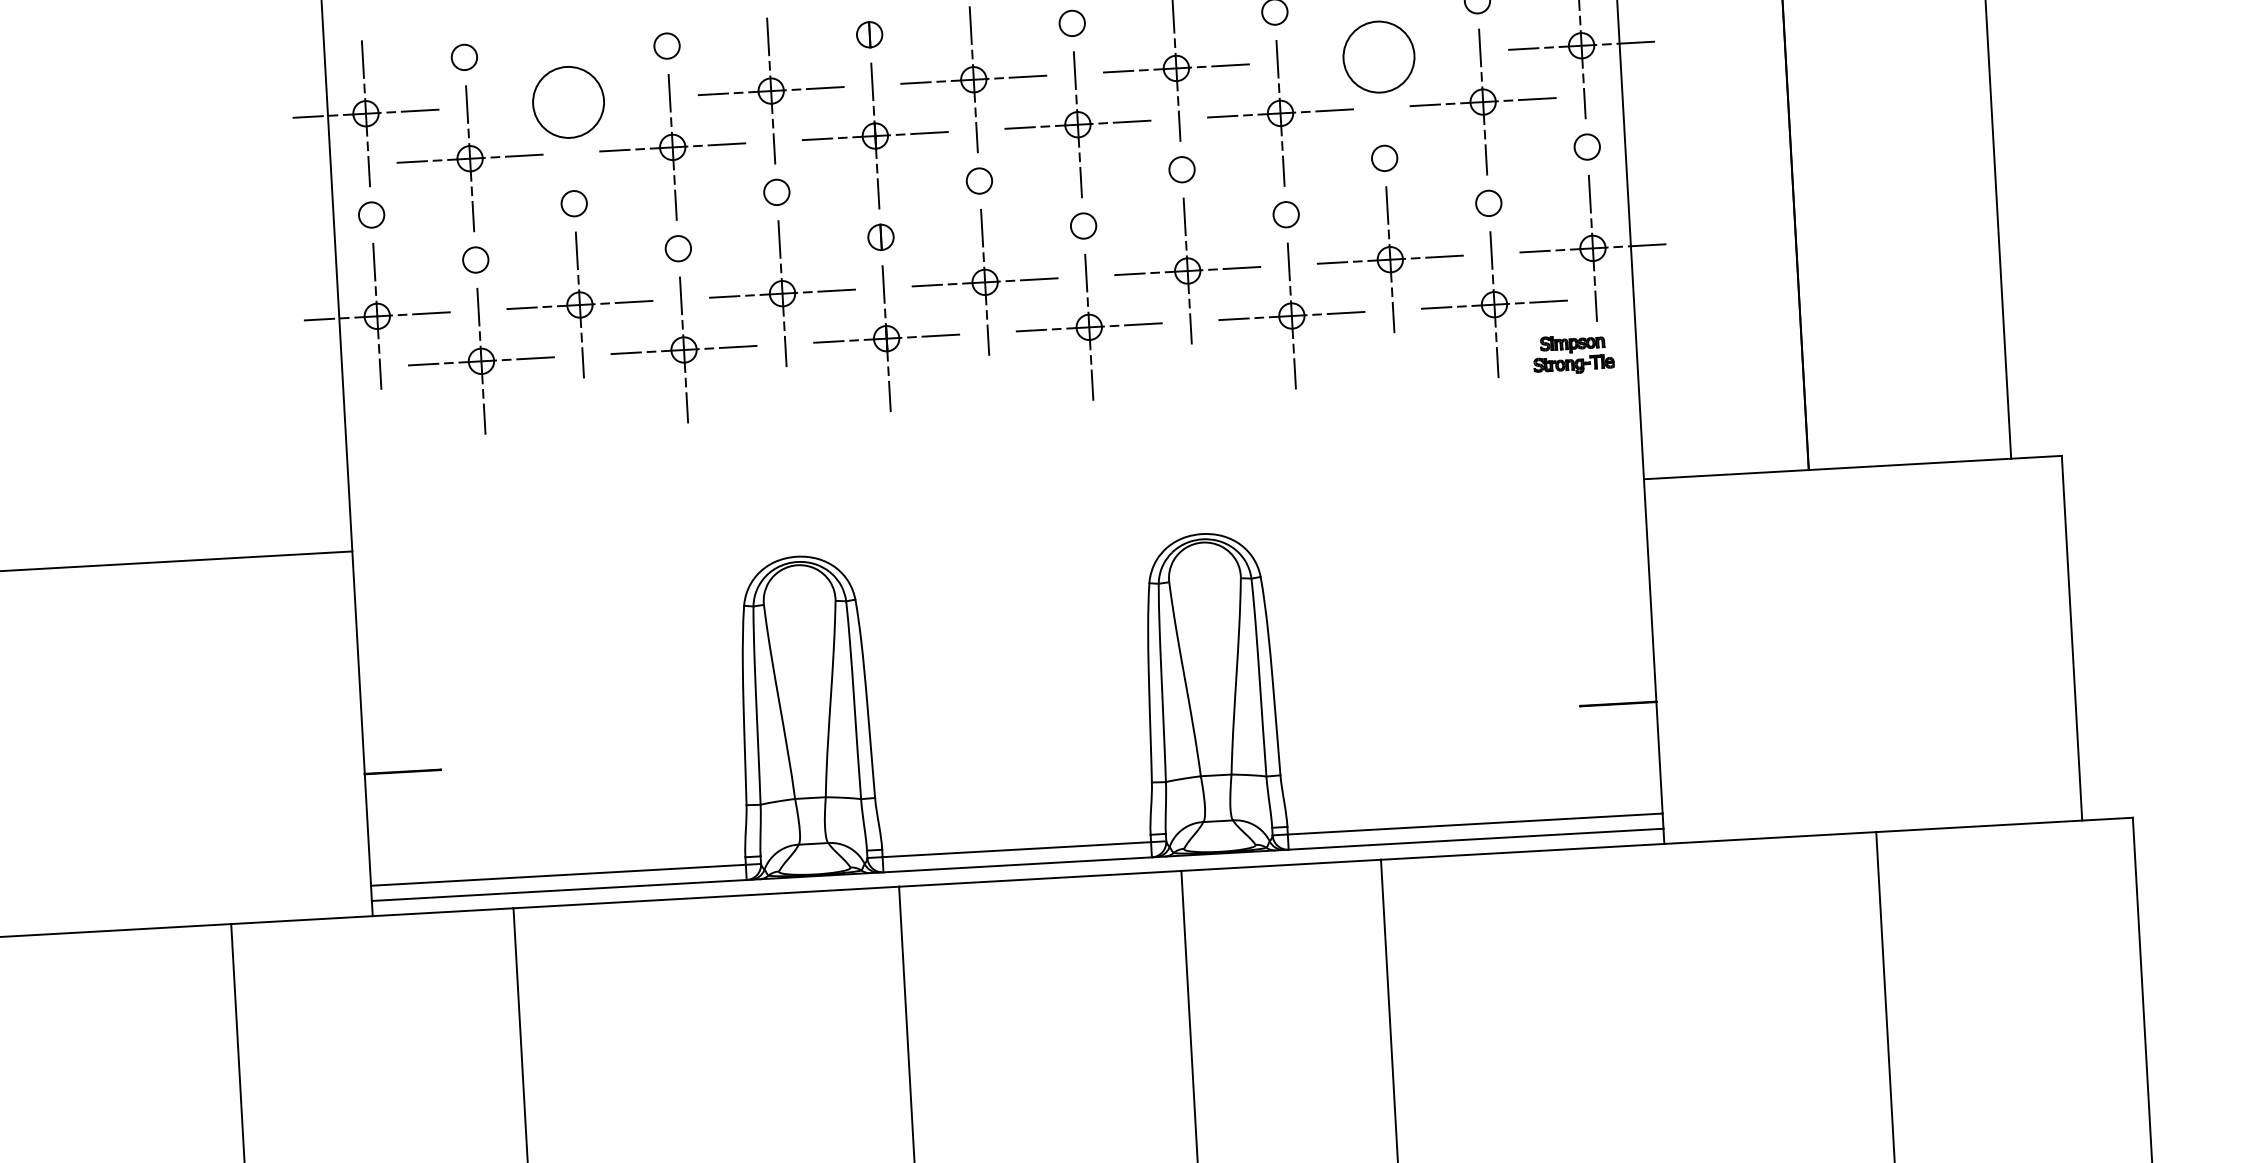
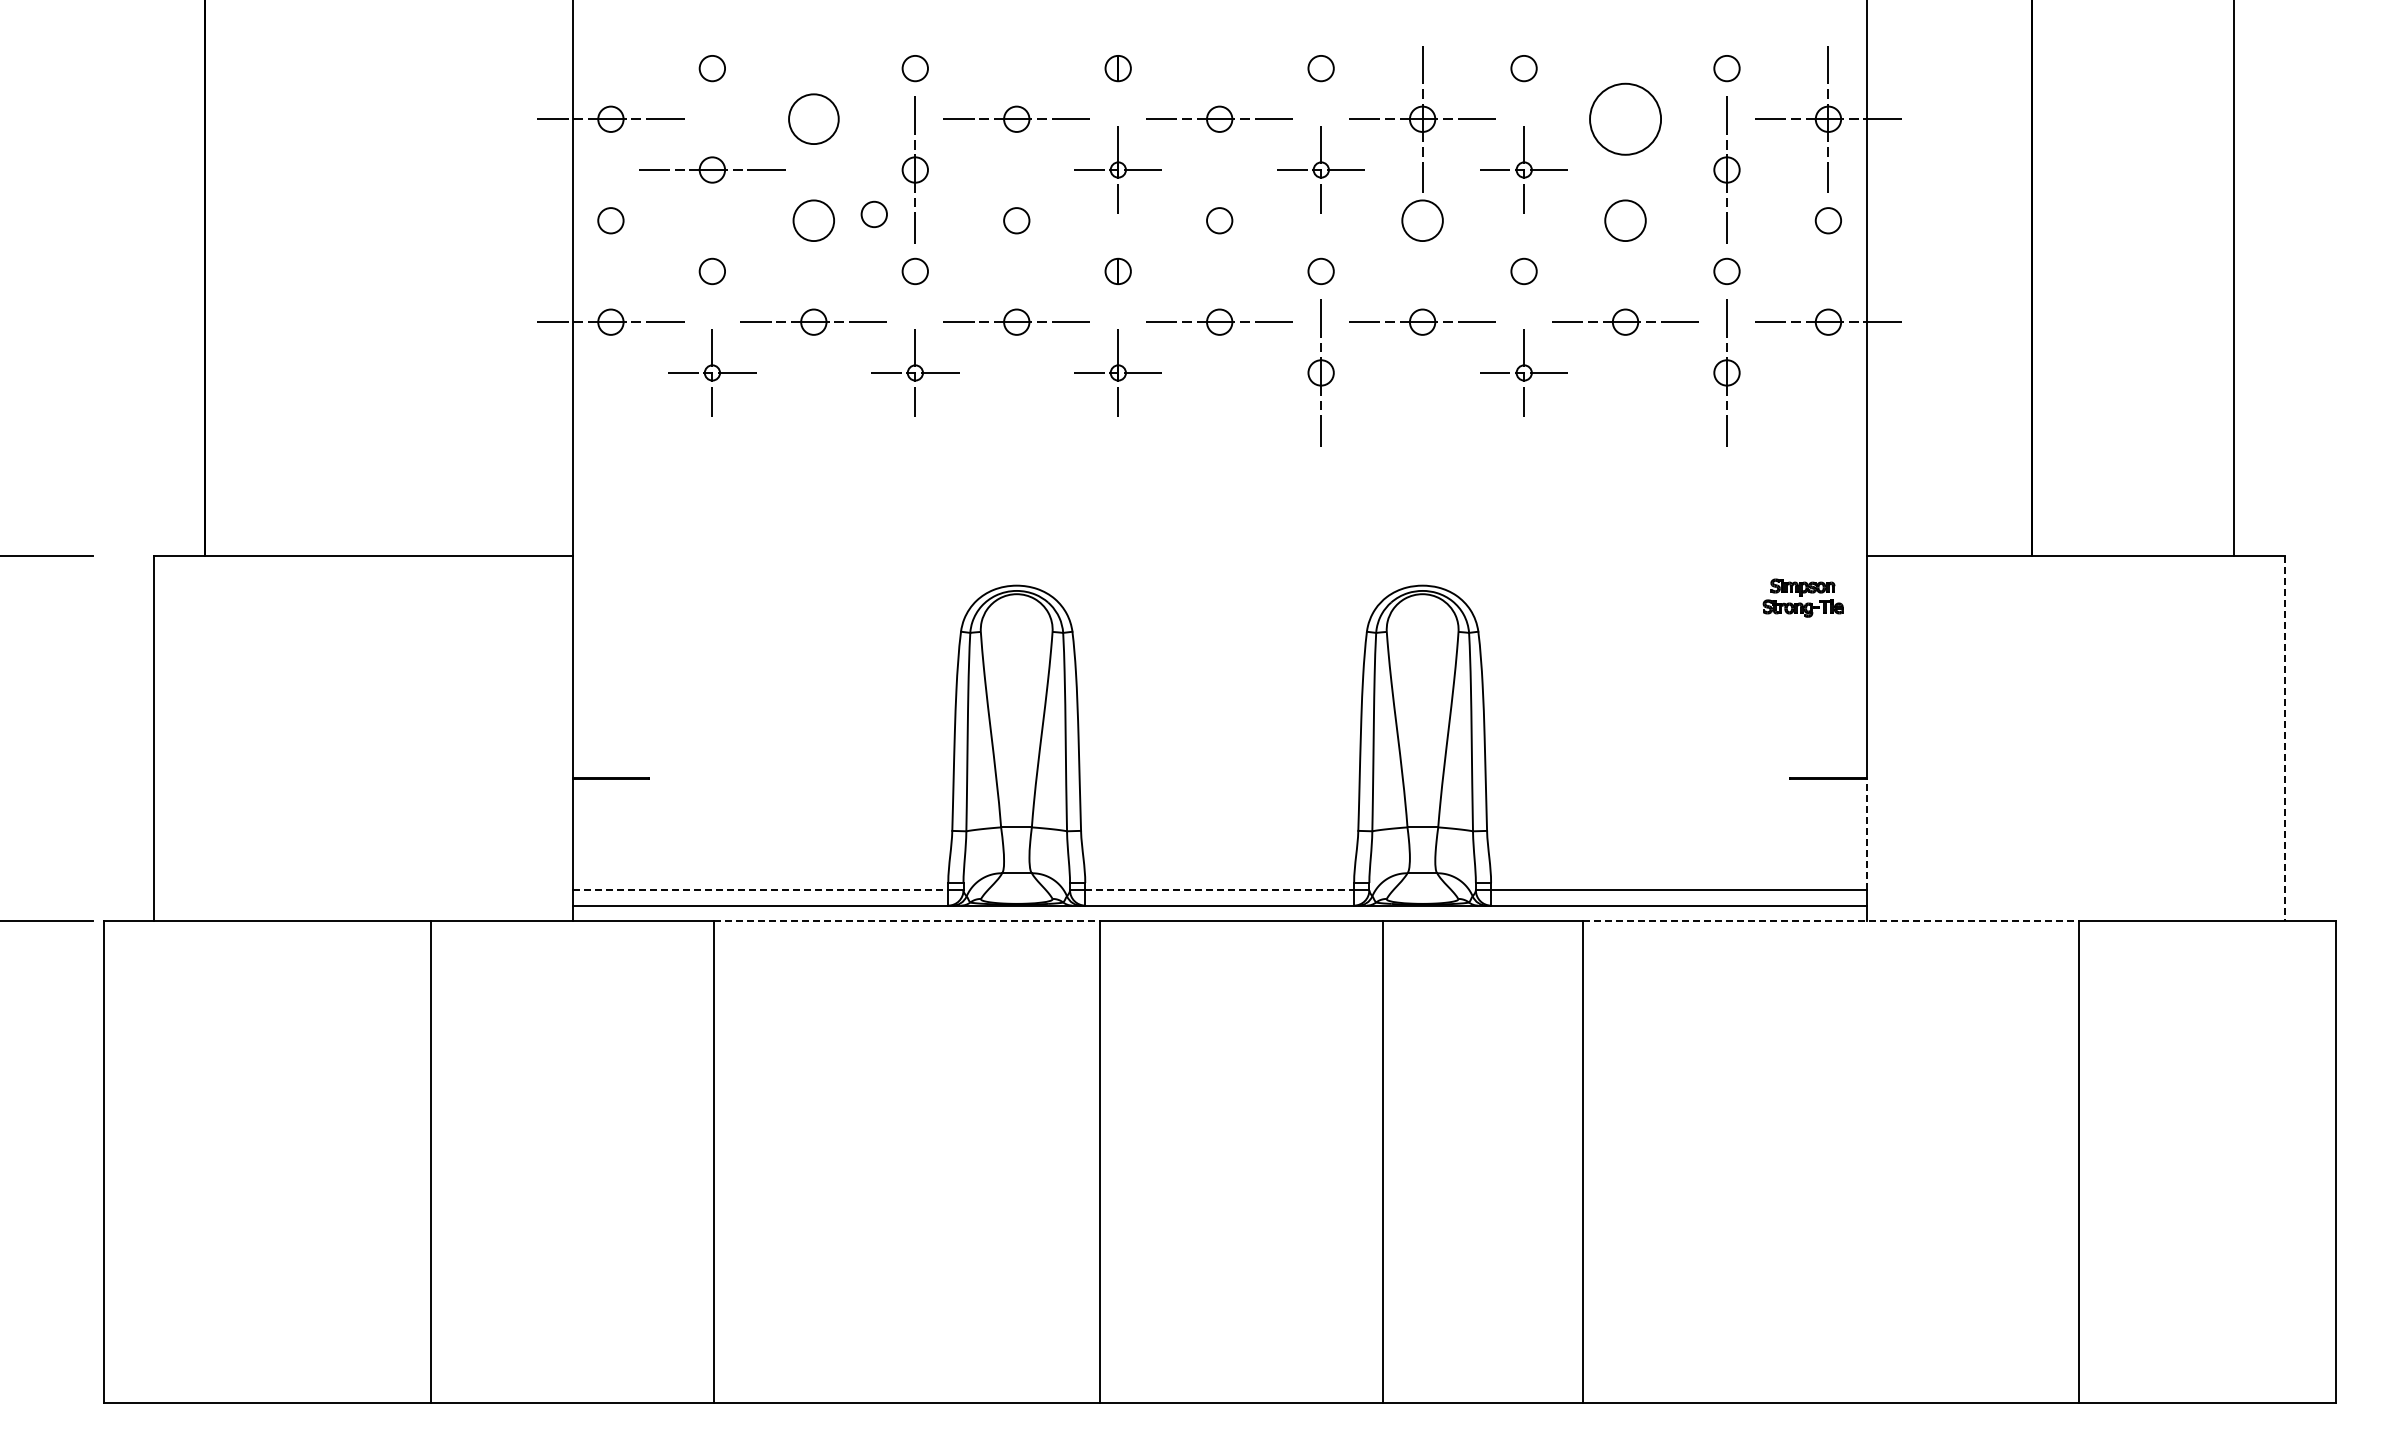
line: (973, 78) -> (1219, 118), removed
line: (770, 90) -> (1016, 118), removed
circle: (568, 101) -> (813, 118), size x0.7
line: (1482, 102) -> (1726, 170), removed
line: (365, 112) -> (610, 118), removed
part: (1280, 112) -> (1524, 169), size x0.6
part: (1078, 124) -> (1321, 169), size x0.6
part: (875, 135) -> (1118, 169), size x0.6
line: (671, 147) -> (914, 170), removed
line: (470, 158) -> (712, 169), removed
circle: (1384, 158) -> (1625, 220), size x1.6
circle: (1181, 169) -> (1422, 220), size x1.6
circle: (633, 194) -> (873, 214), added
circle: (573, 203) -> (813, 220), size x1.6
line: (1592, 247) -> (1828, 321), removed
line: (1390, 258) -> (1625, 321), removed
line: (1187, 270) -> (1422, 321), removed
line: (984, 281) -> (1219, 321), removed
line: (782, 292) -> (1016, 321), removed
line: (579, 304) -> (813, 321), removed
line: (1493, 304) -> (1726, 372), removed
line: (376, 315) -> (610, 321), removed
part: (1292, 315) -> (1524, 372), size x0.6
line: (1088, 326) -> (1320, 372), removed
part: (886, 338) -> (1118, 372), size x0.6
part: (684, 349) -> (915, 372), size x0.6
part: (1572, 353) -> (1802, 597), moved
part: (481, 360) -> (712, 372), size x0.6
line: (2072, 638) -> (2285, 738), solid -> dashed
line: (1659, 757) -> (1866, 834), solid -> dashed
line: (1629, 845) -> (1831, 920), solid -> dashed
line: (1017, 849) -> (1220, 890), solid -> dashed
line: (558, 875) -> (760, 890), solid -> dashed
line: (706, 897) -> (907, 920), solid -> dashed

